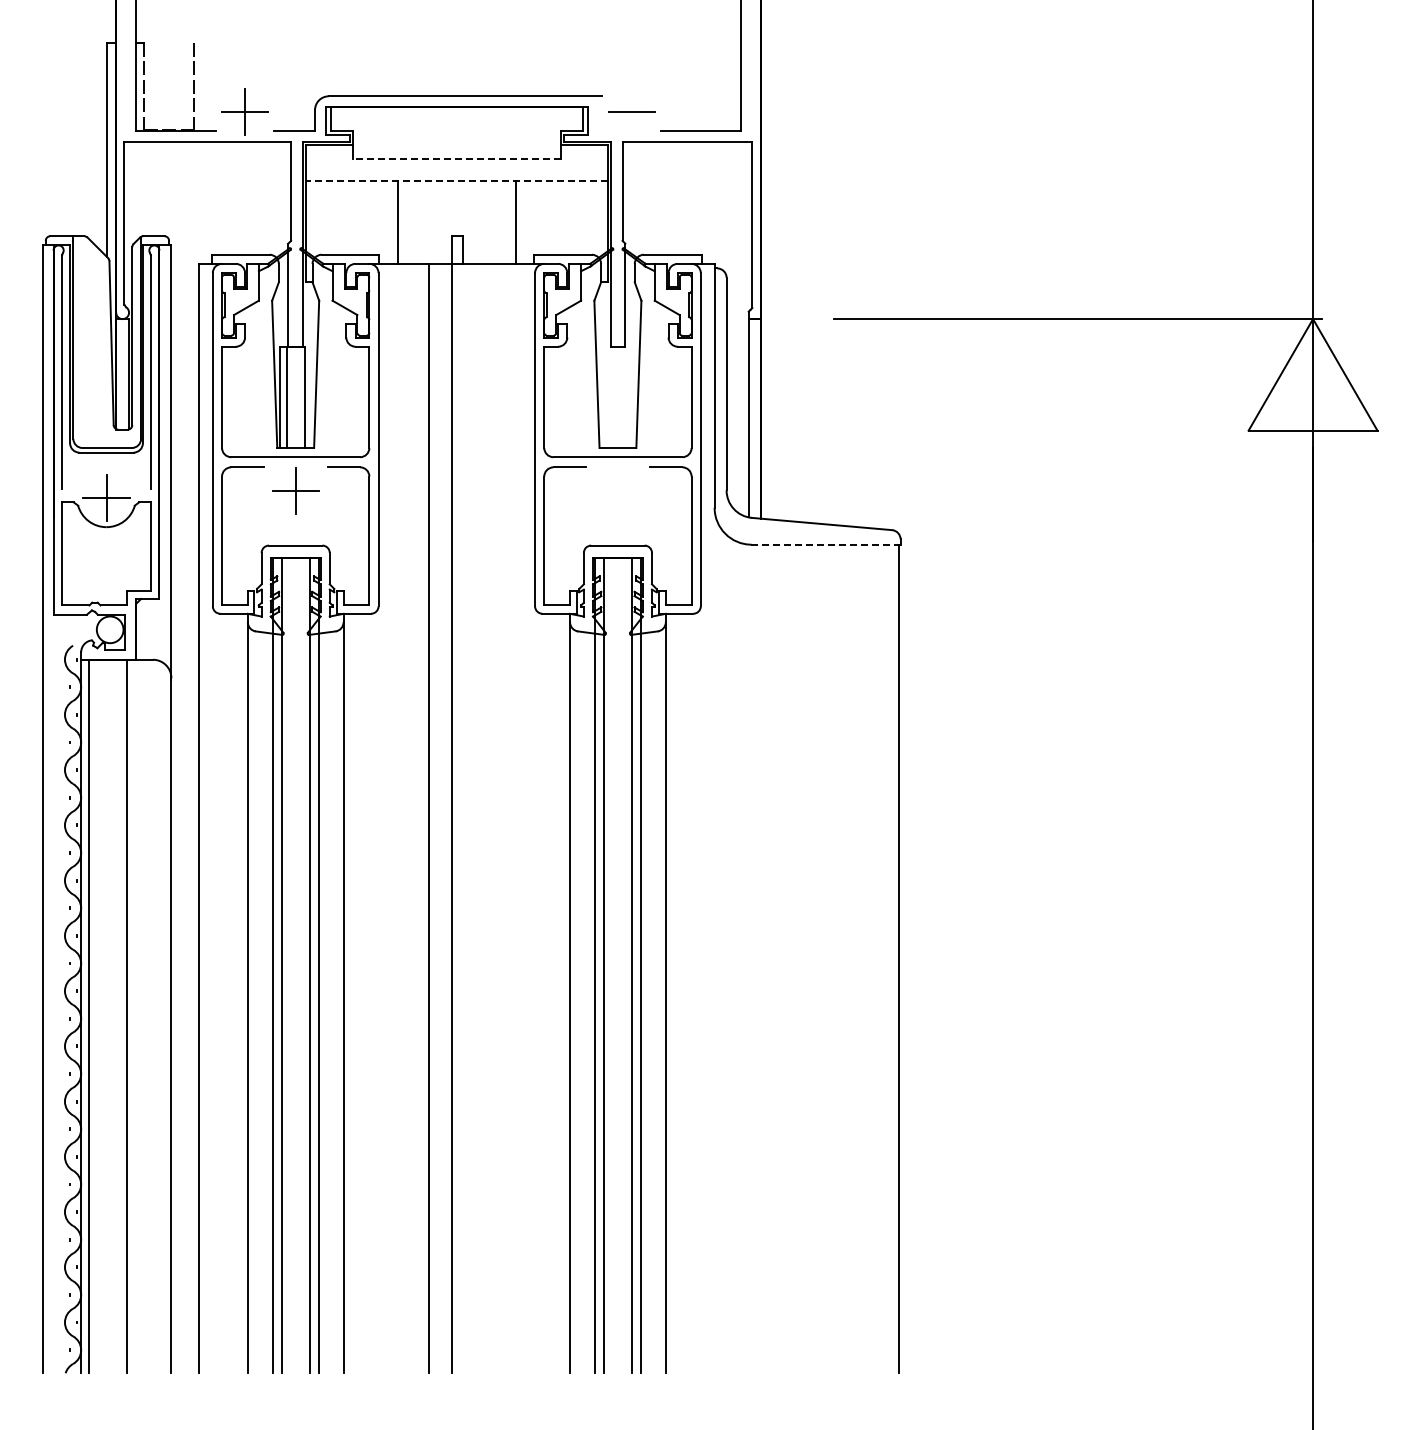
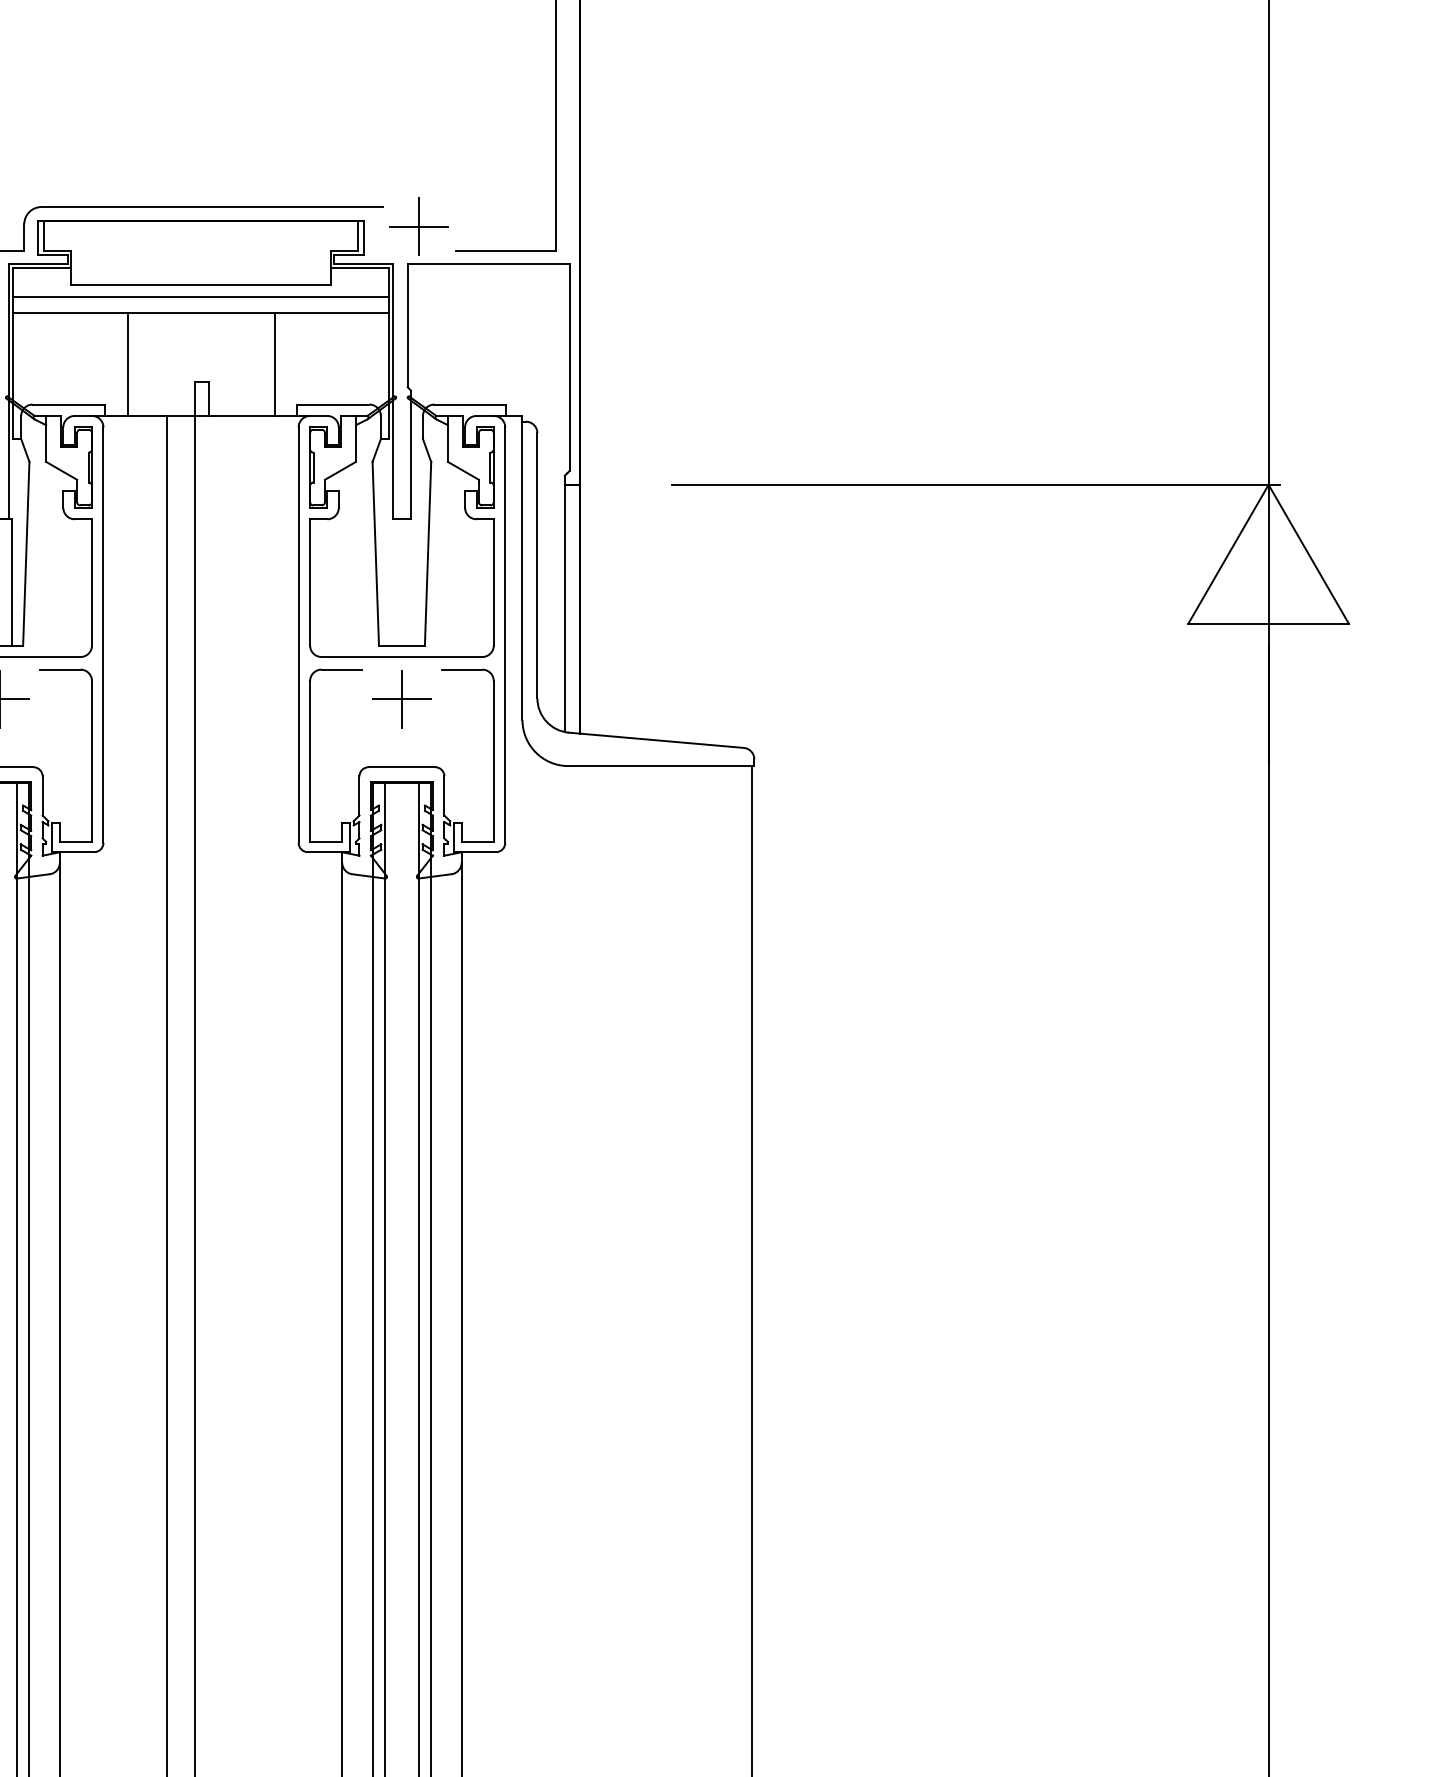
line: (631, 111) -> (418, 225), added
line: (456, 158) -> (200, 284), dashed -> solid
line: (456, 168) -> (200, 297), added
line: (456, 181) -> (200, 313), dashed -> solid
part: (617, 490) -> (401, 698), added
line: (826, 544) -> (661, 765), dashed -> solid

